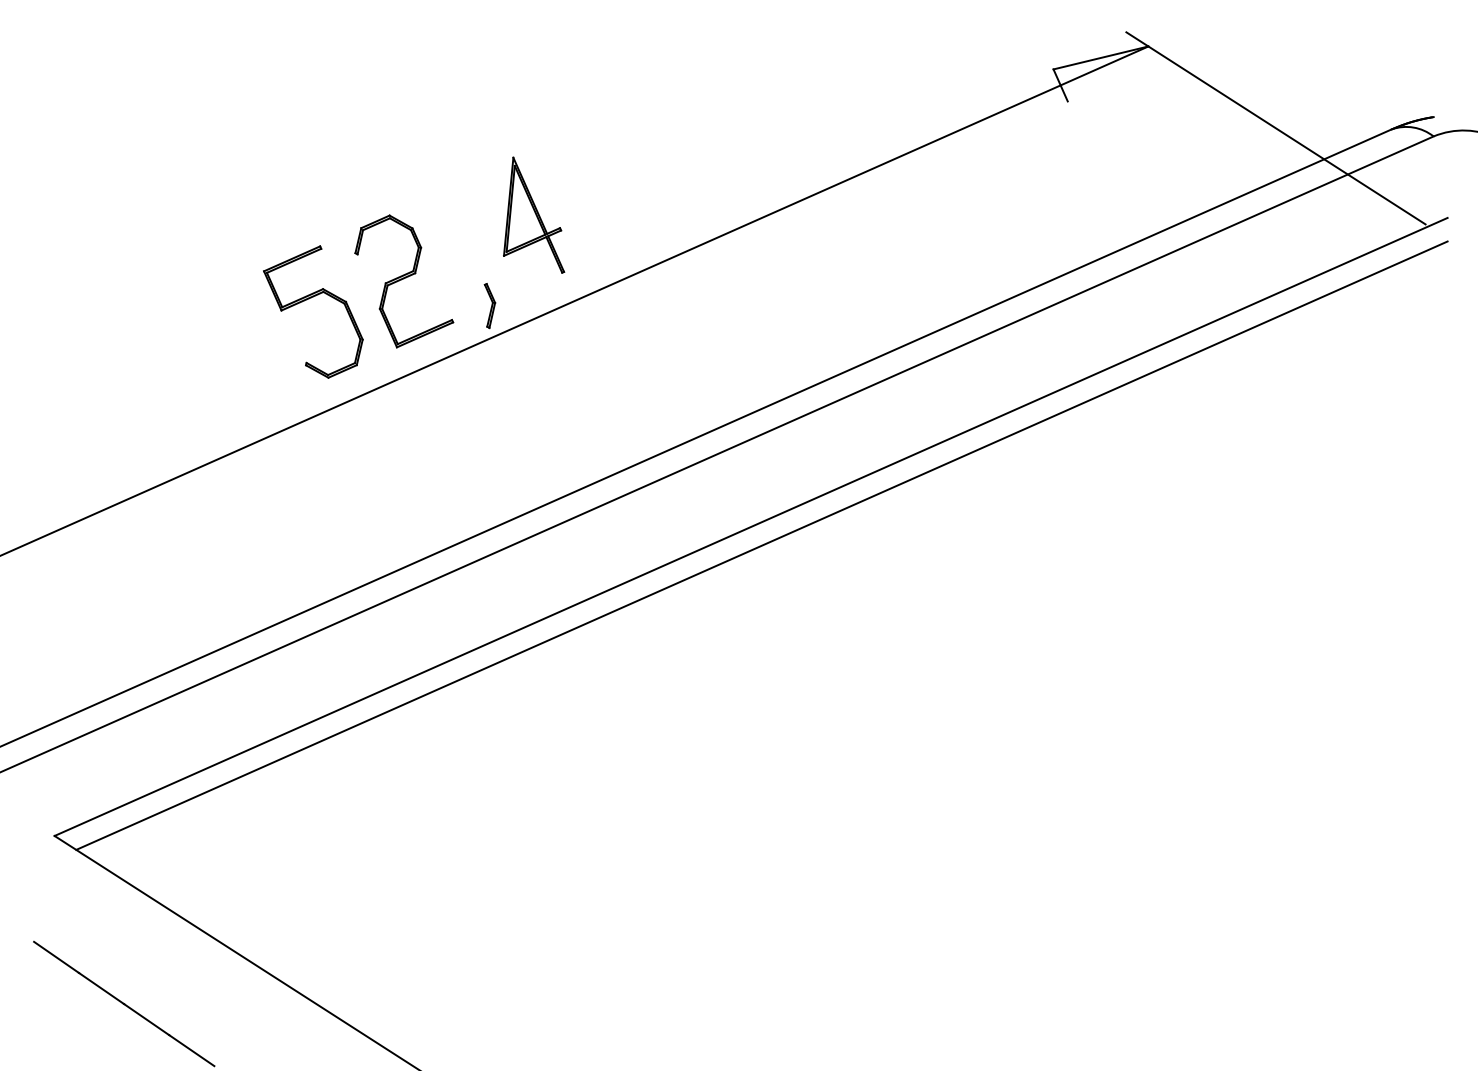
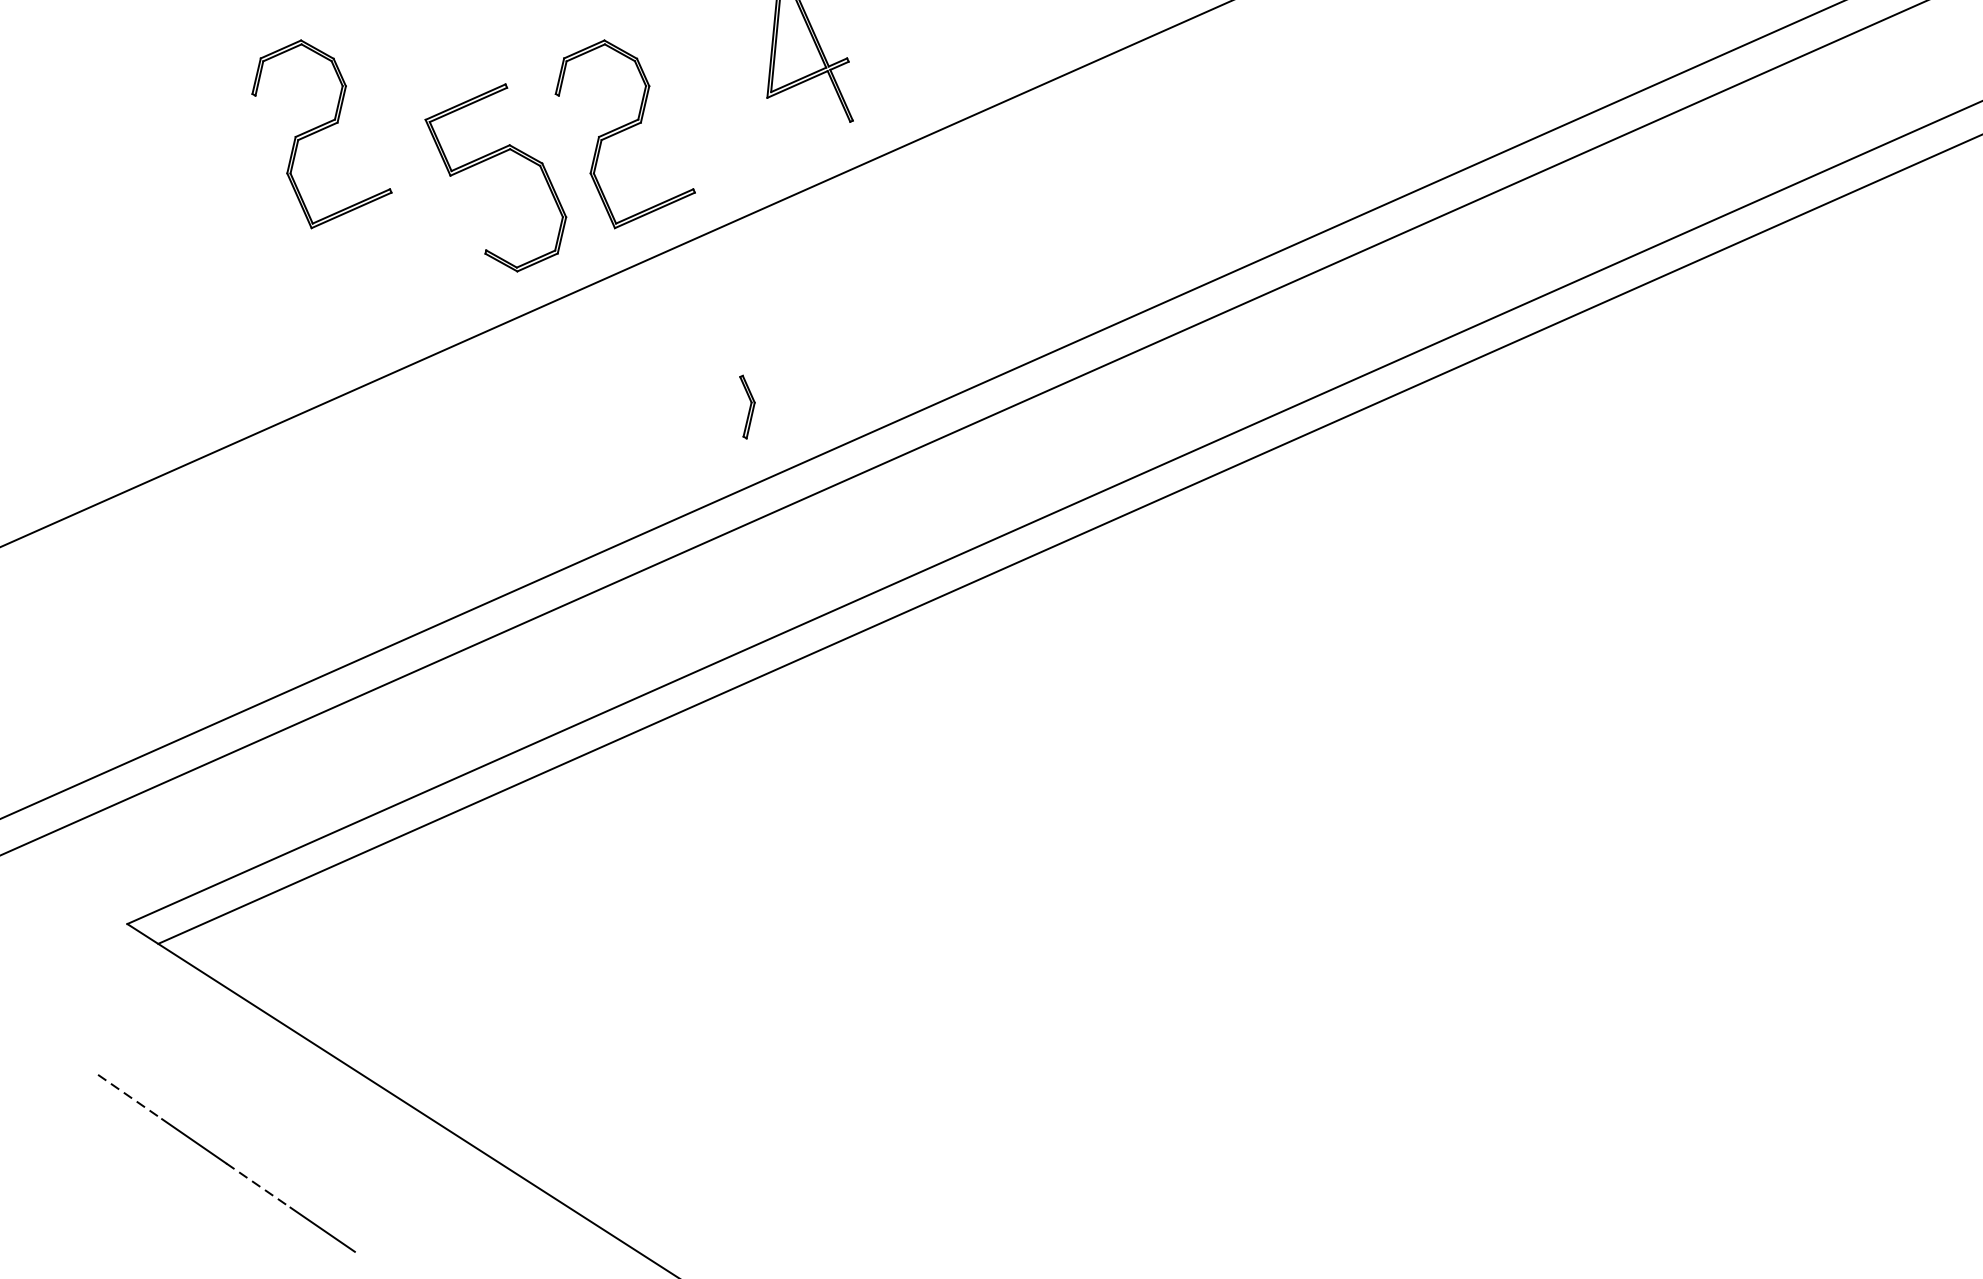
part: (191, 281) -> (322, 134), added
part: (489, 306) -> (746, 407), moved
line: (56, 957) -> (130, 1097), solid -> dashed
line: (147, 1019) -> (259, 1185), solid -> dashed

